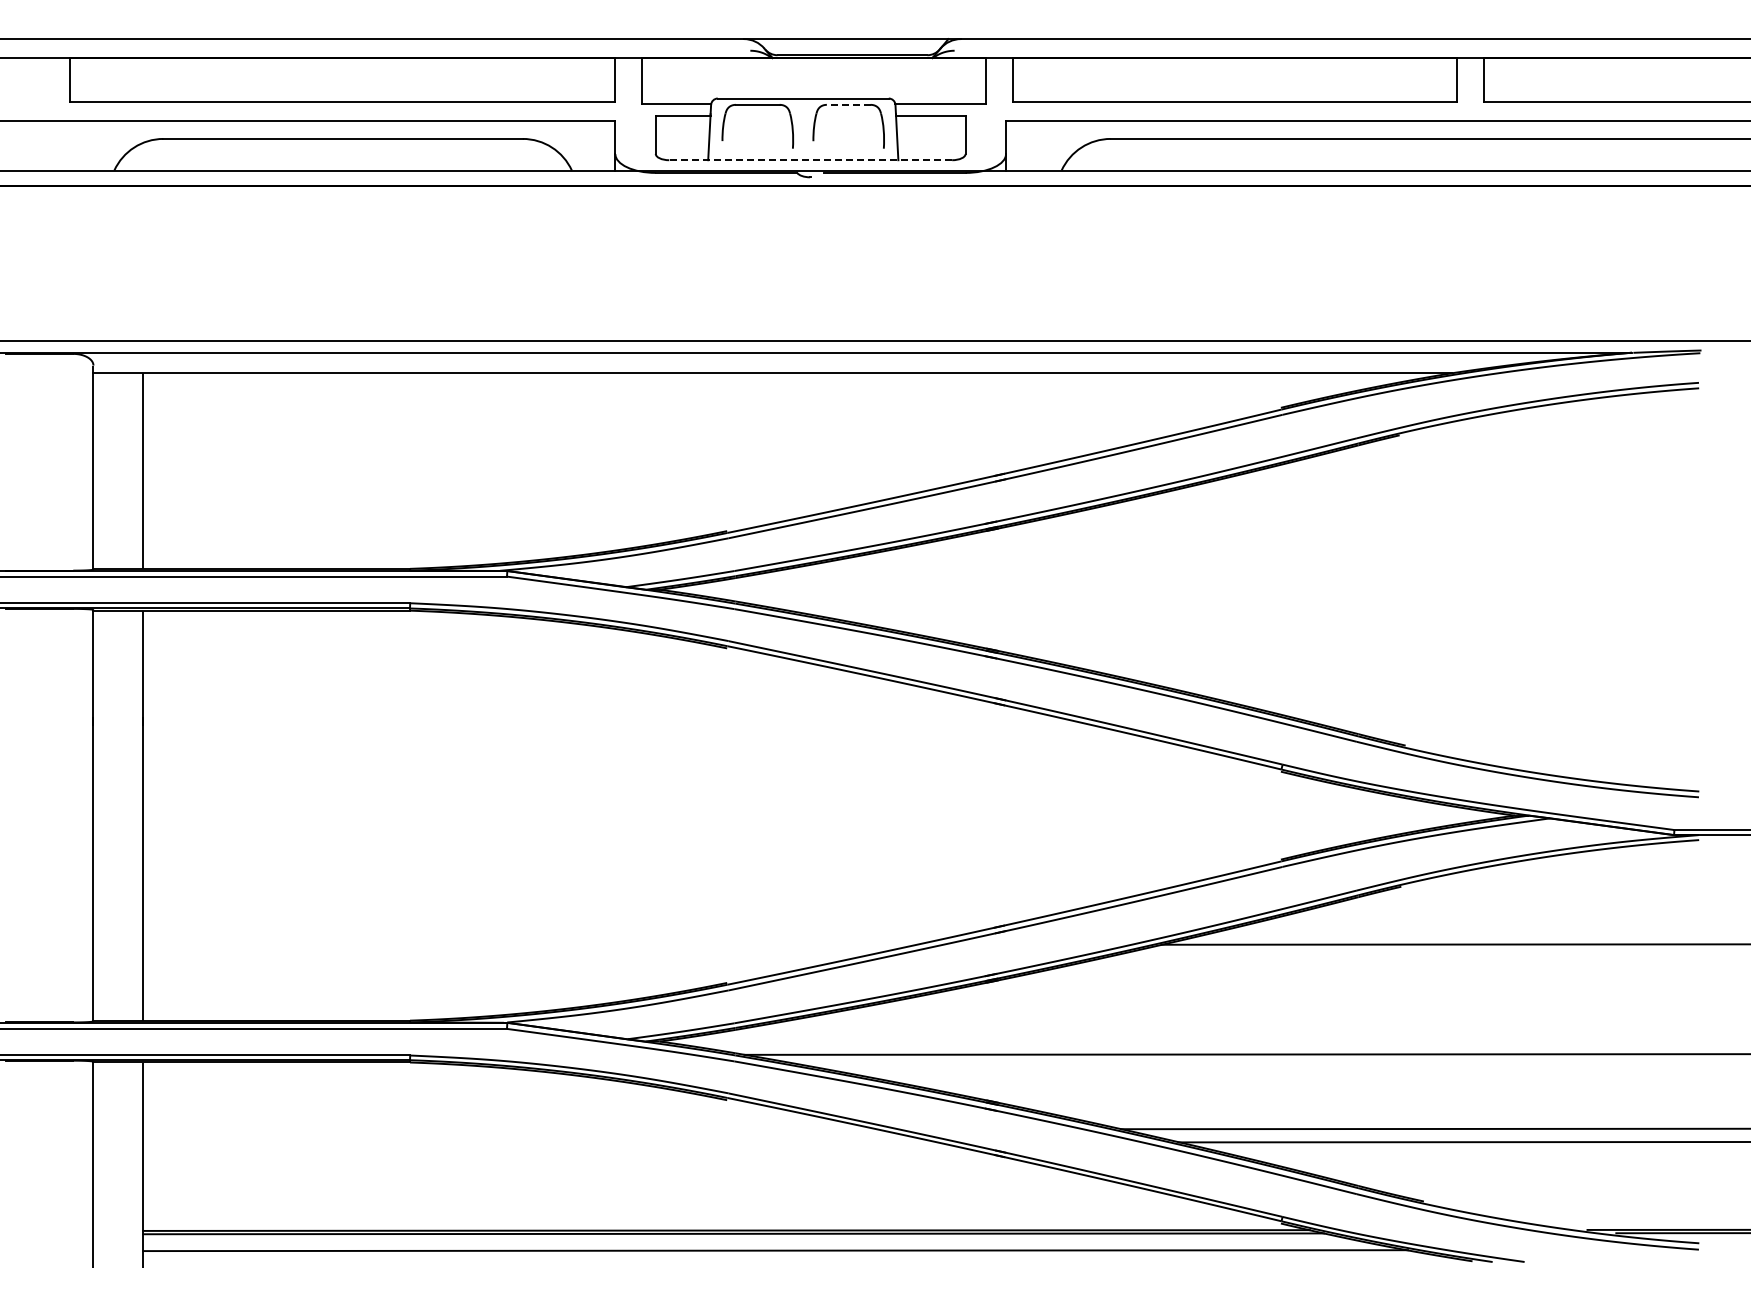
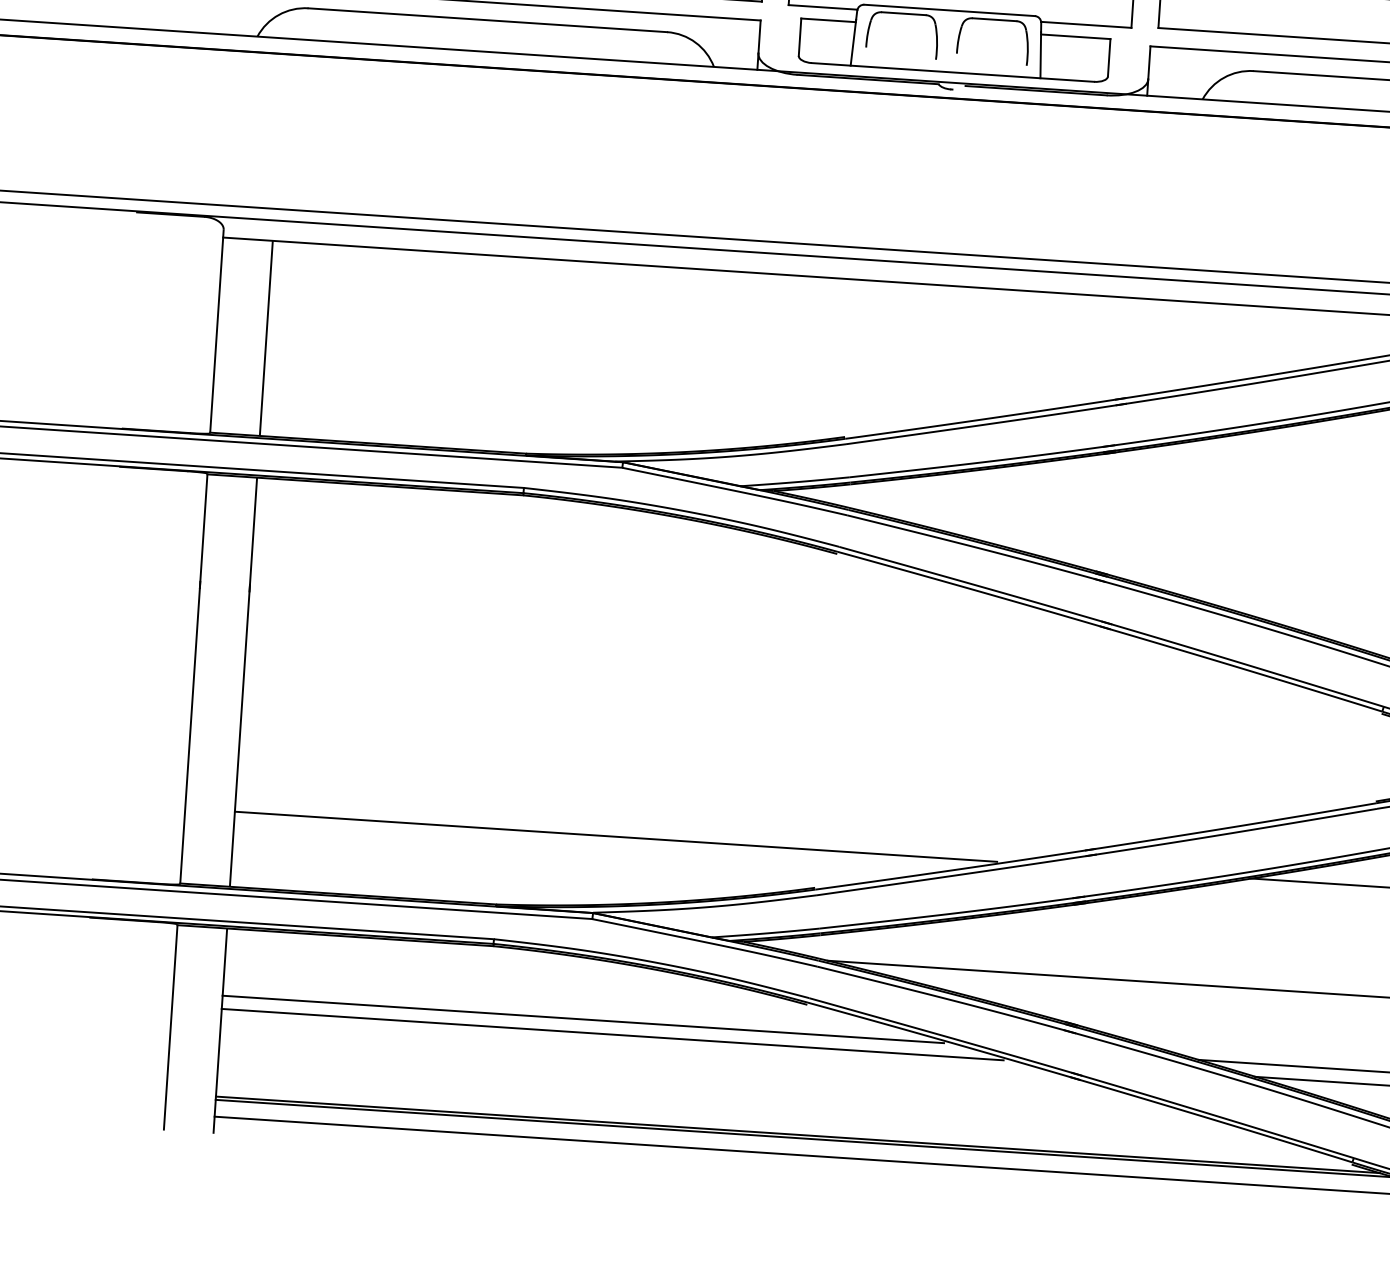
line: (848, 104) -> (994, 19), dashed -> solid
line: (810, 160) -> (952, 72), dashed -> solid
line: (525, 944) -> (616, 836), added
line: (504, 1129) -> (583, 1019), added
line: (534, 1142) -> (612, 1034), added

